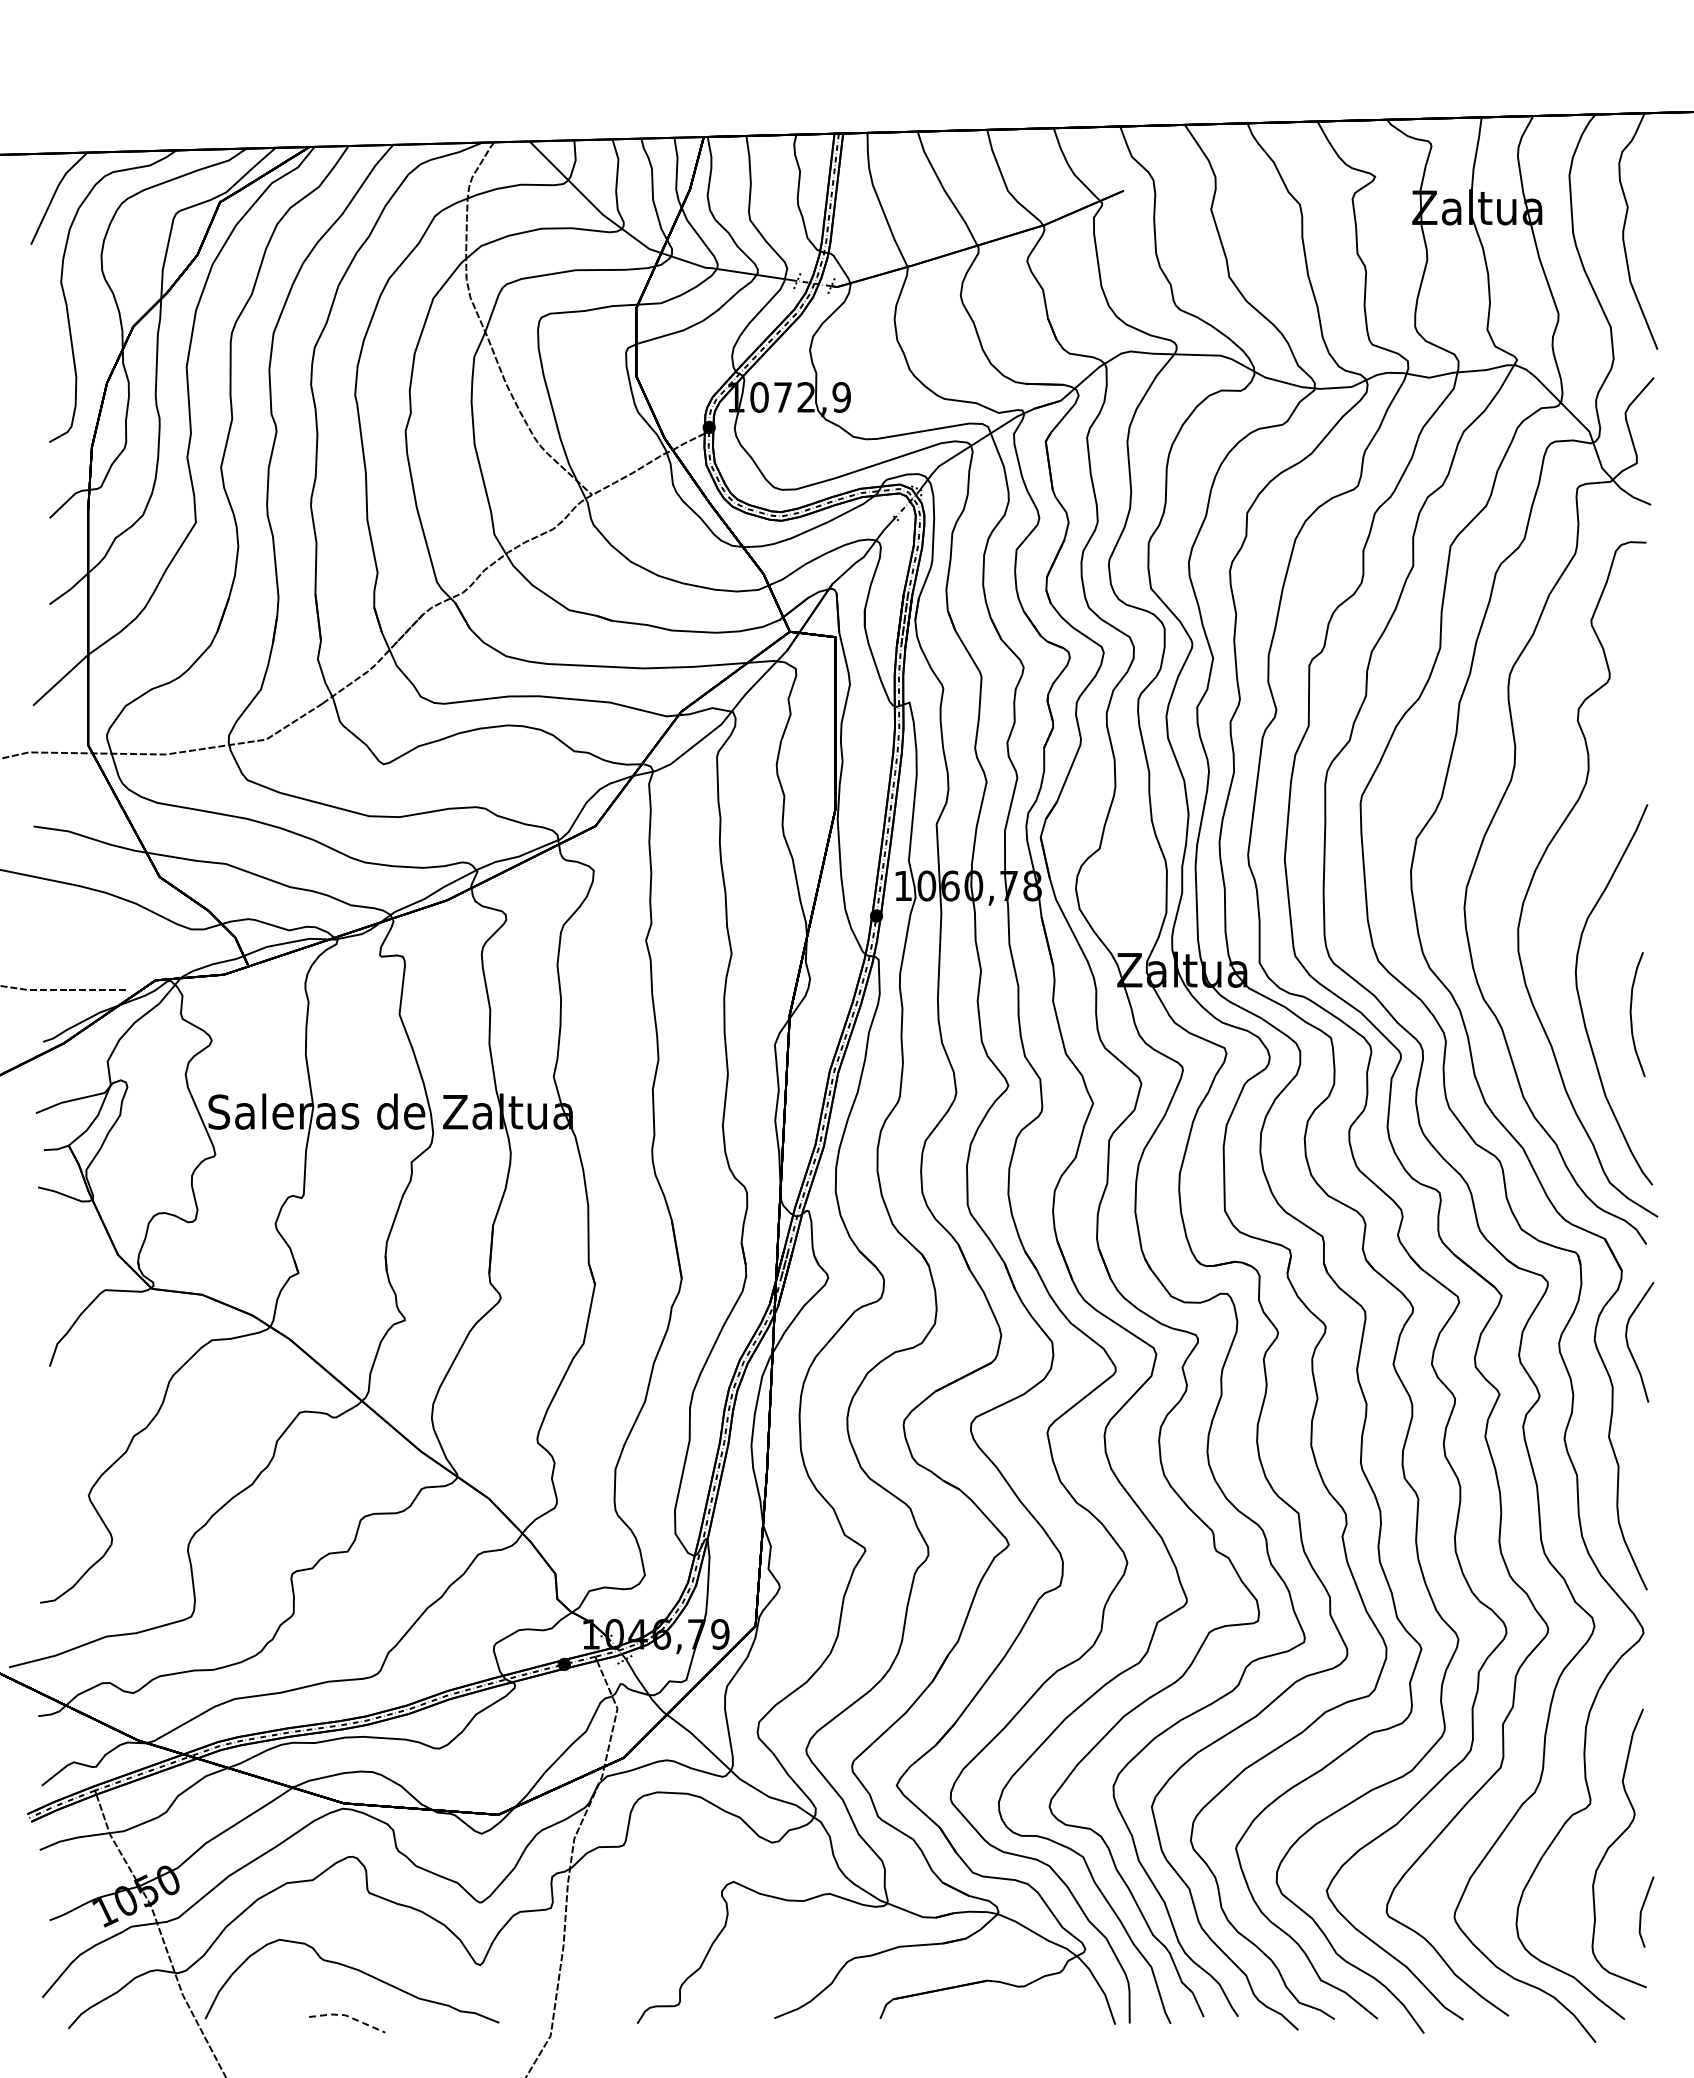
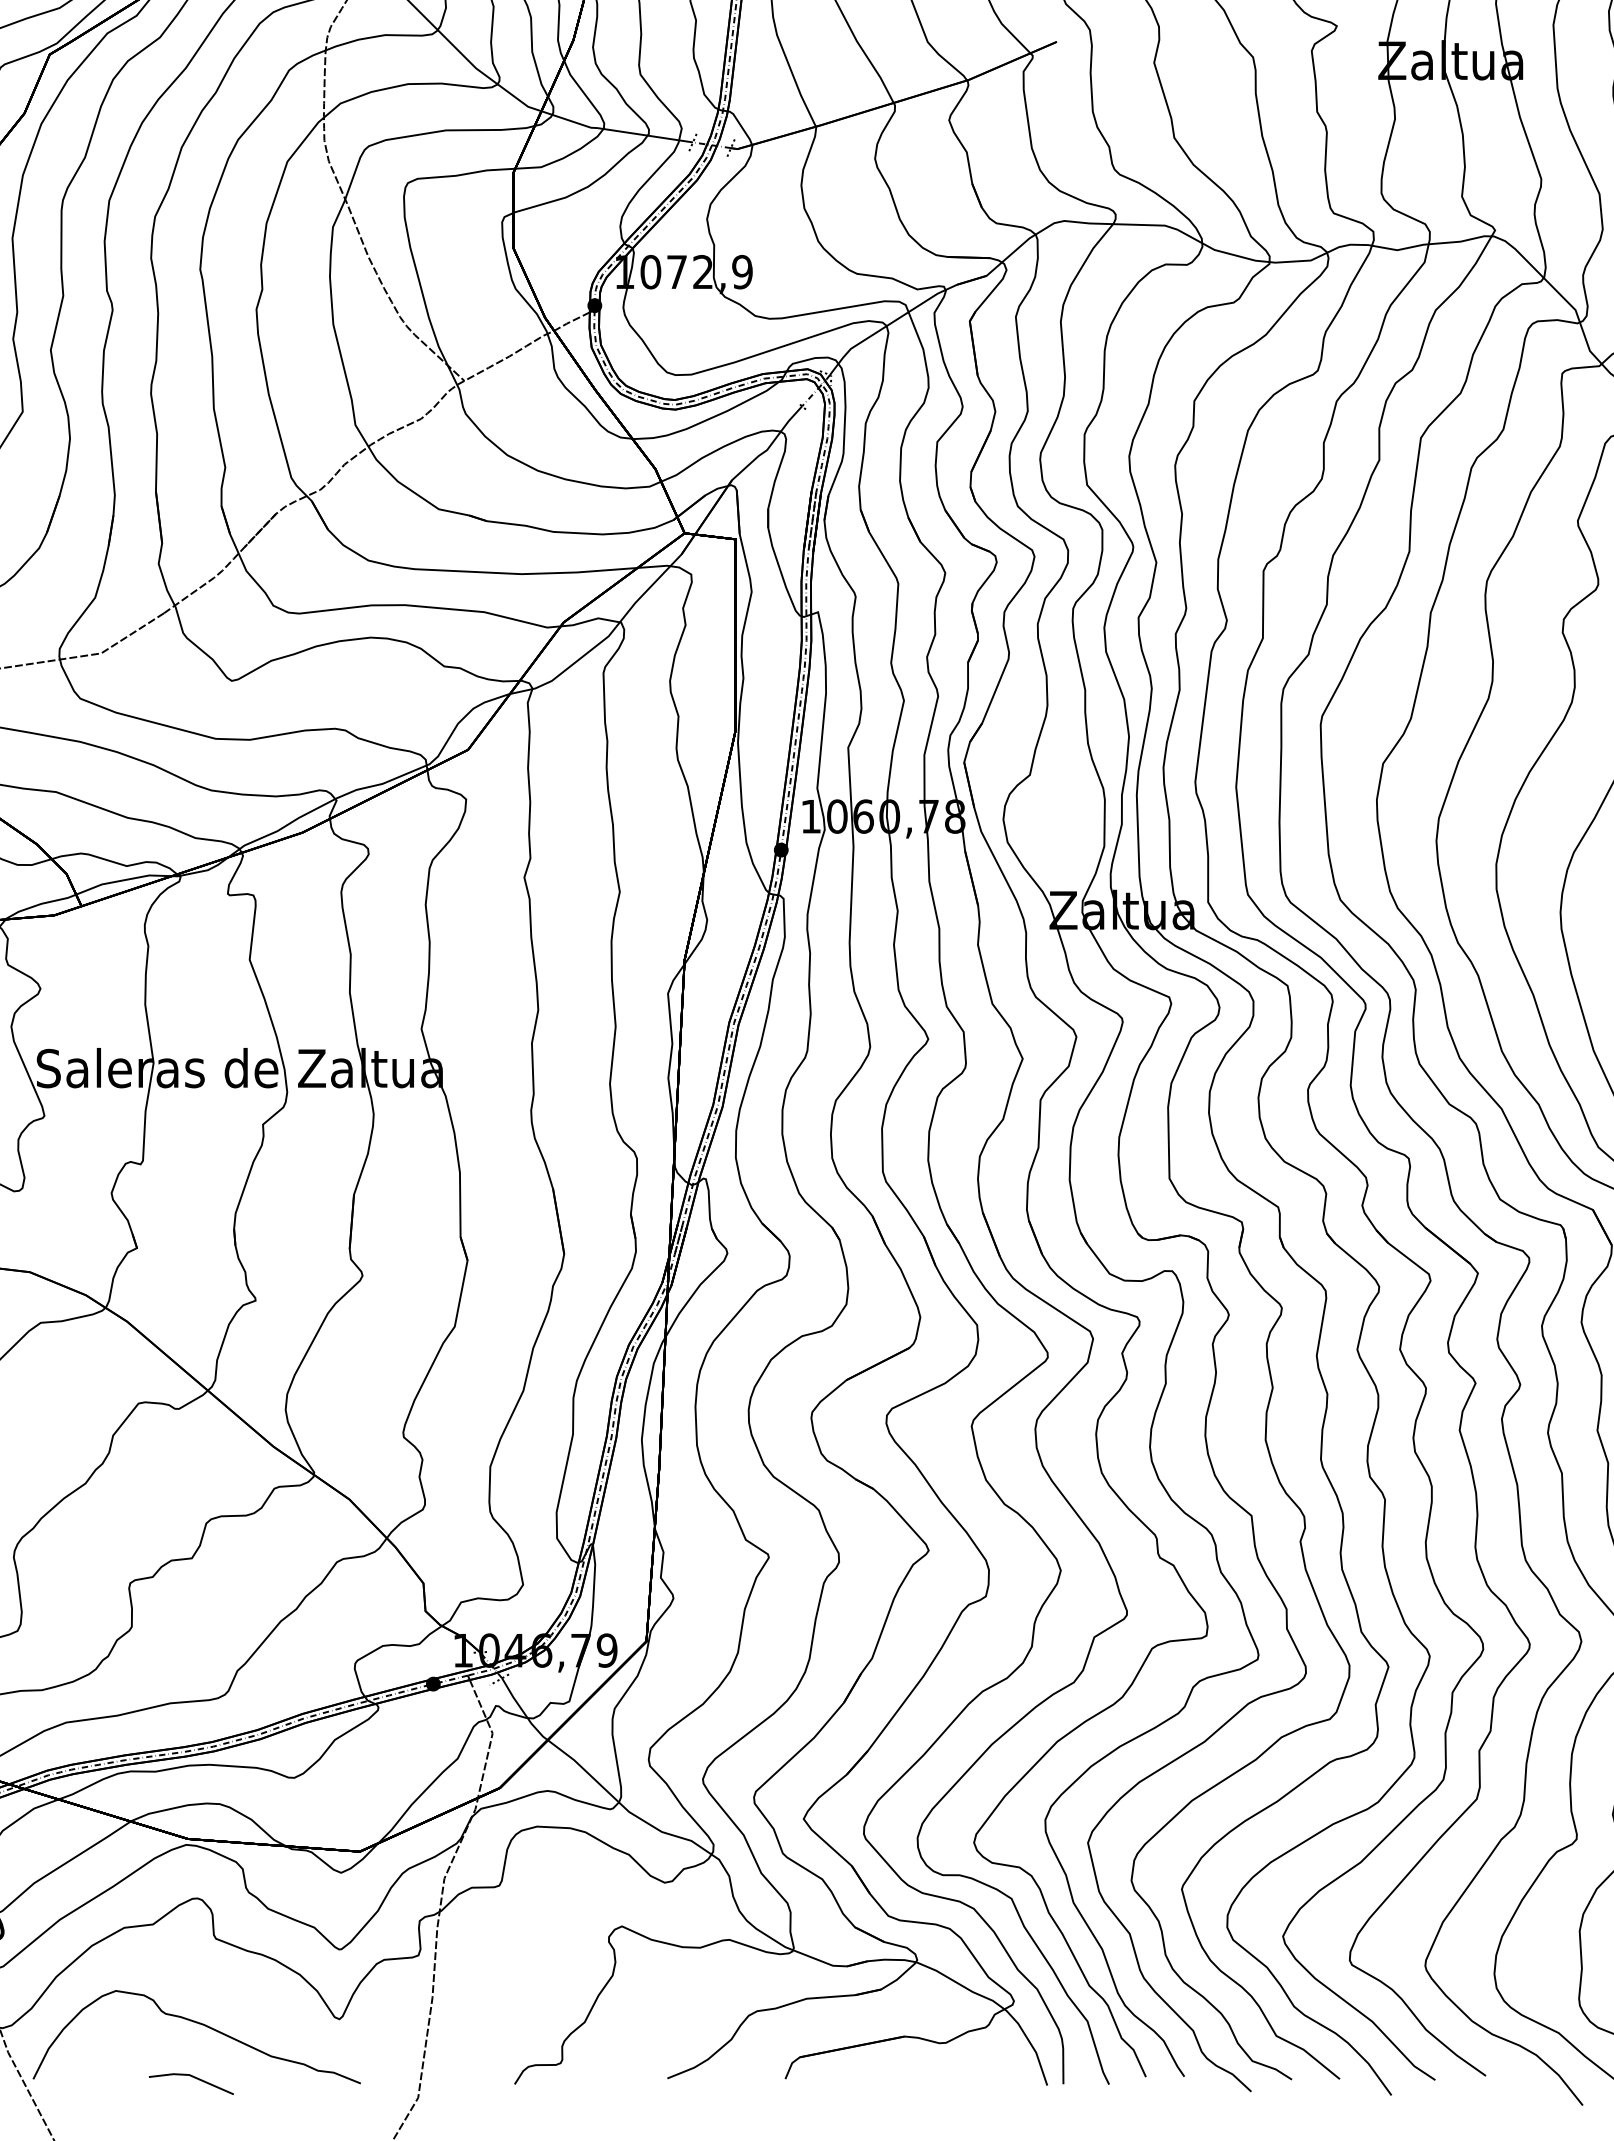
line: (347, 2016) -> (191, 2076), dashed -> solid

